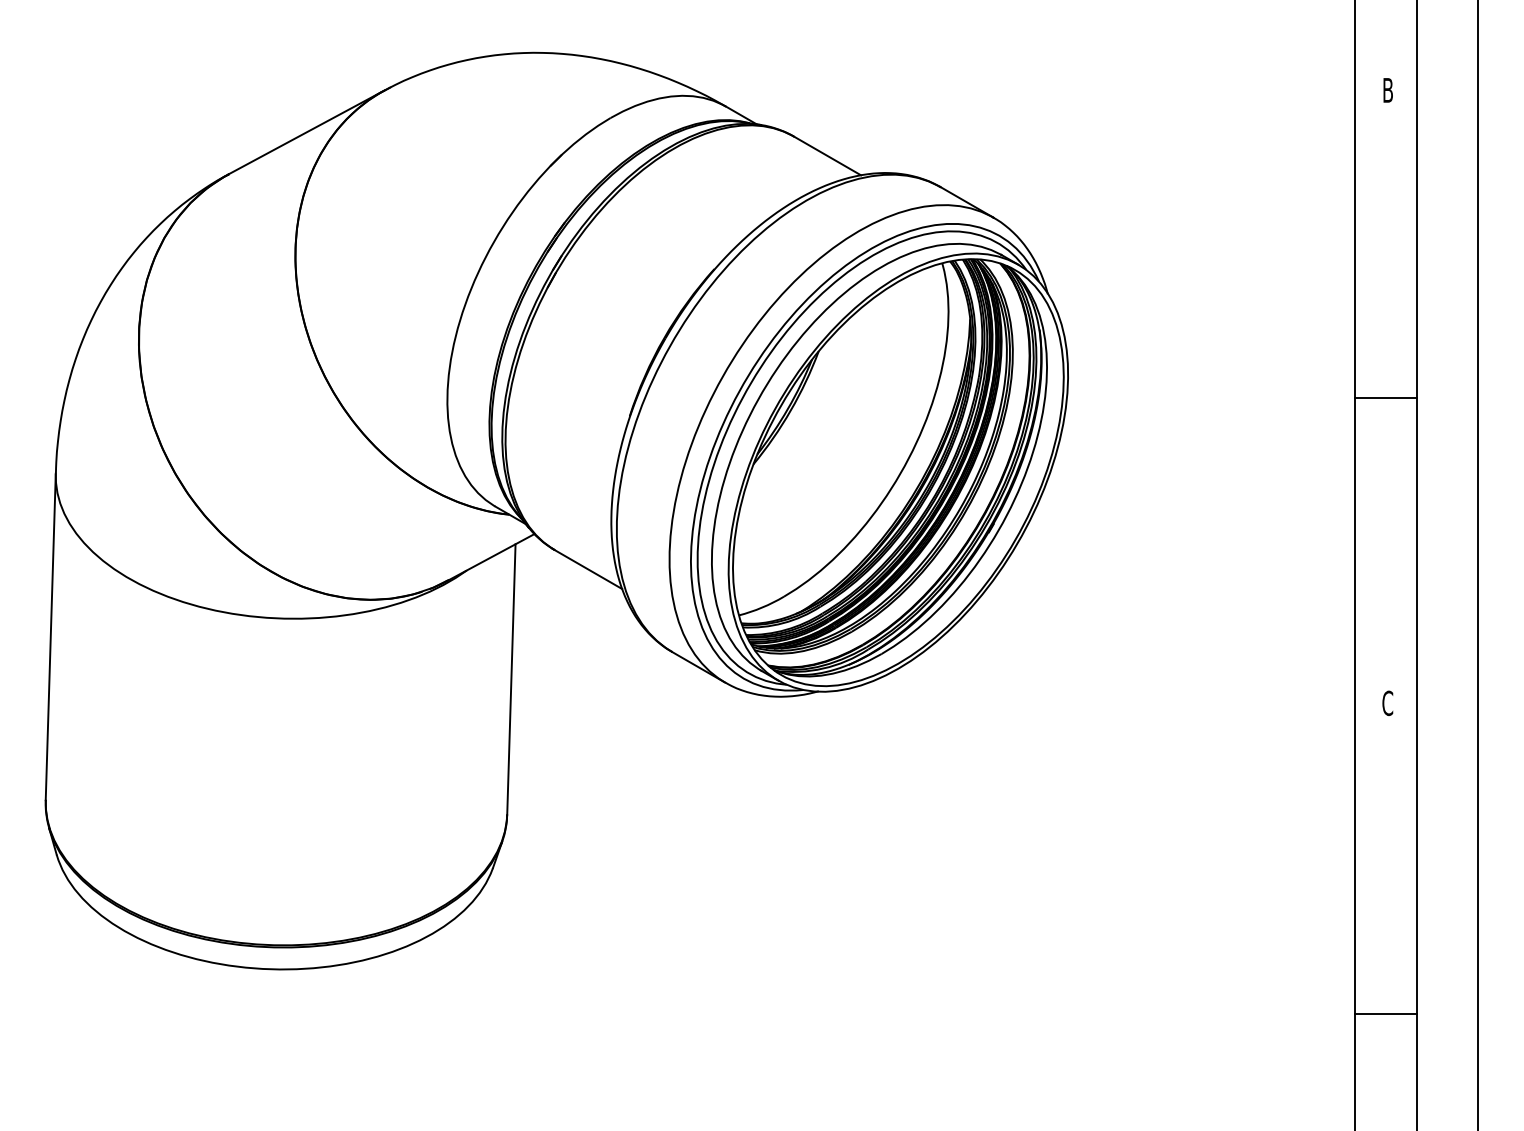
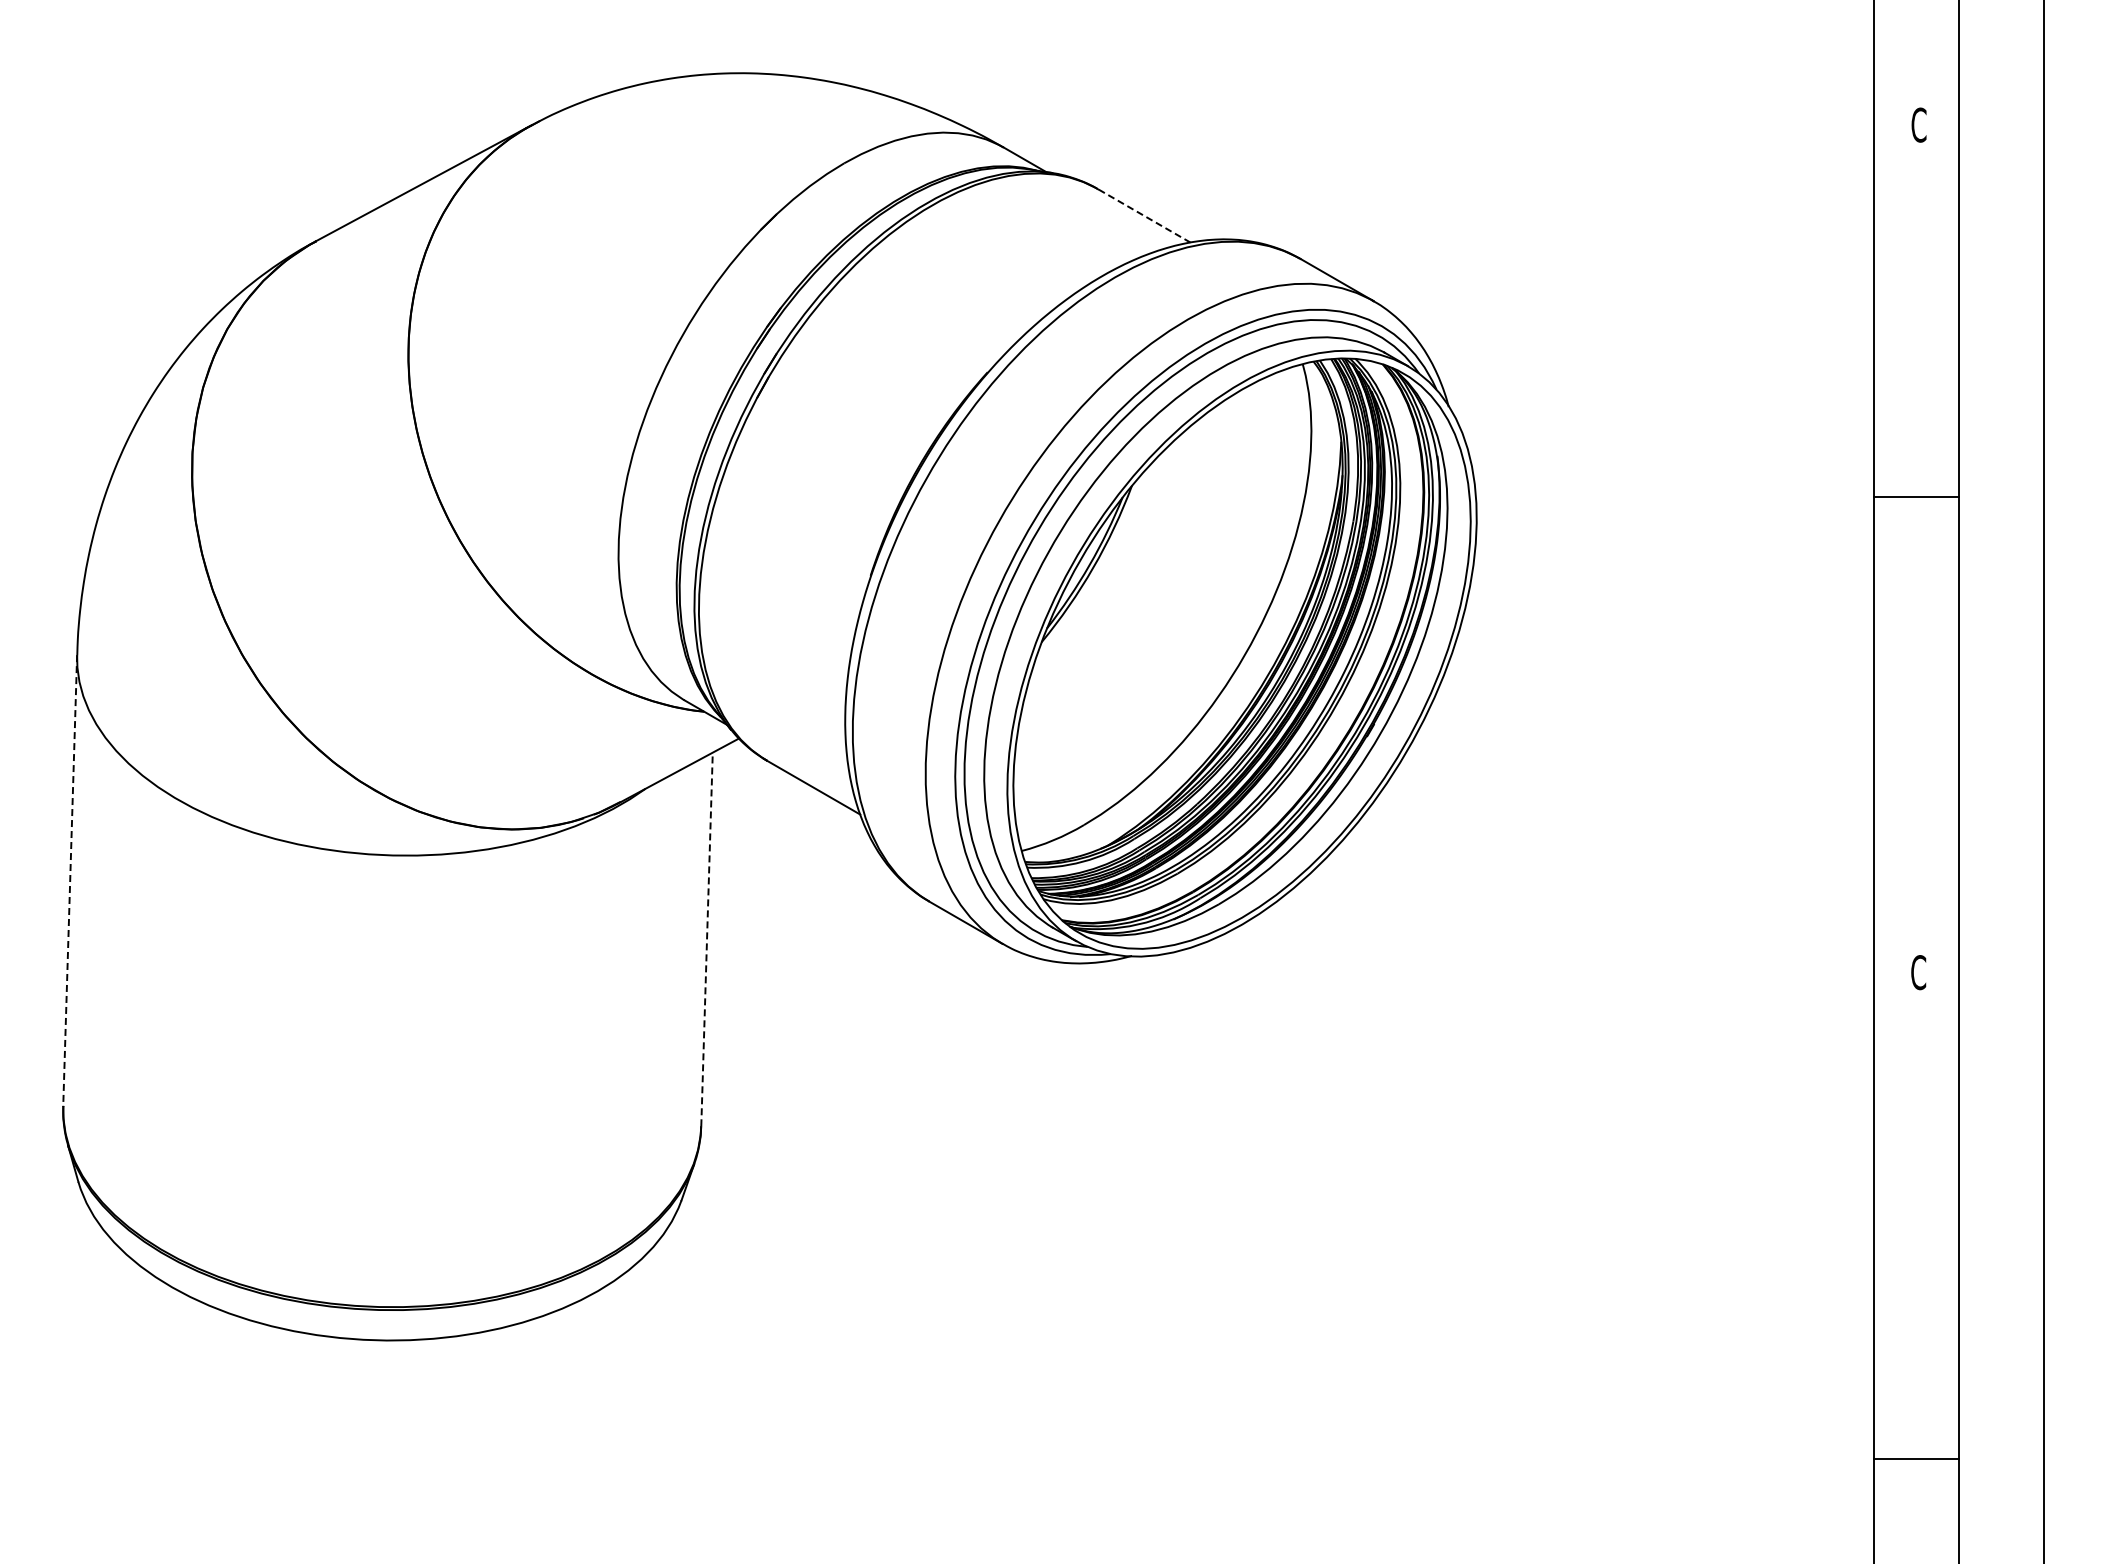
text: (1387, 89) -> (1918, 124), B -> C
line: (827, 155) -> (1144, 215), solid -> dashed
line: (1385, 398) -> (1915, 496), moved
line: (50, 636) -> (70, 880), solid -> dashed
line: (511, 679) -> (707, 939), solid -> dashed
line: (1385, 1014) -> (1915, 1459), moved

